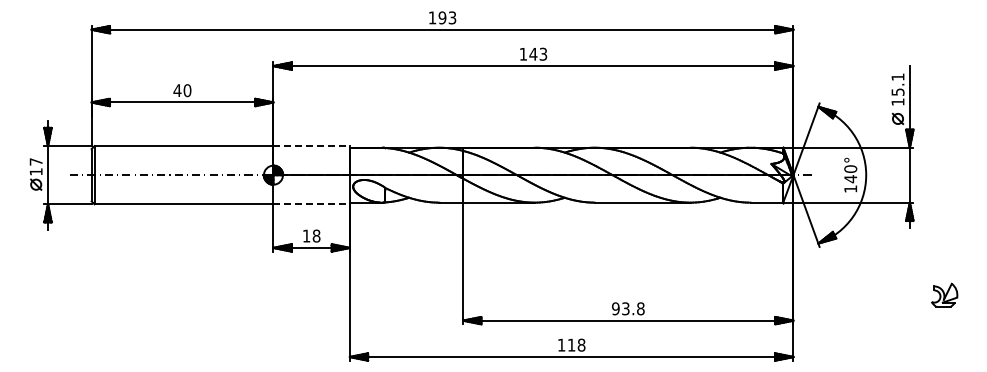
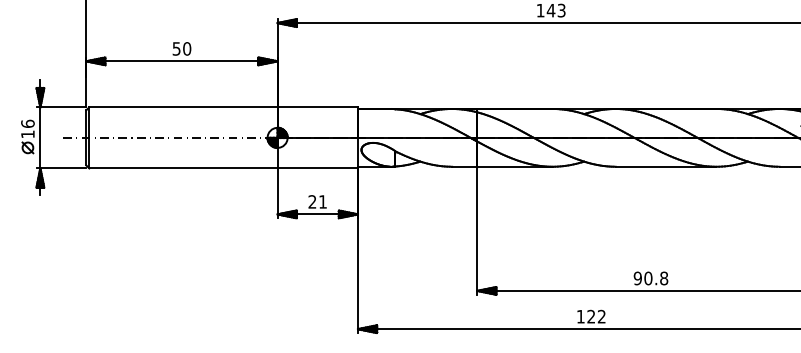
text: (177, 90) -> (176, 48), 40 -> 50
line: (312, 146) -> (318, 107), dashed -> solid
text: (35, 161) -> (27, 123), 17 -> 16
line: (312, 204) -> (318, 168), dashed -> solid
text: (311, 235) -> (317, 201), 18 -> 21
text: (625, 308) -> (648, 278), 93.8 -> 90.8
text: (576, 344) -> (596, 316), 118 -> 122

